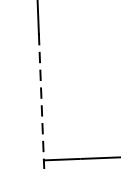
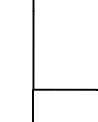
line: (41, 98) -> (33, 51), dashed -> solid

